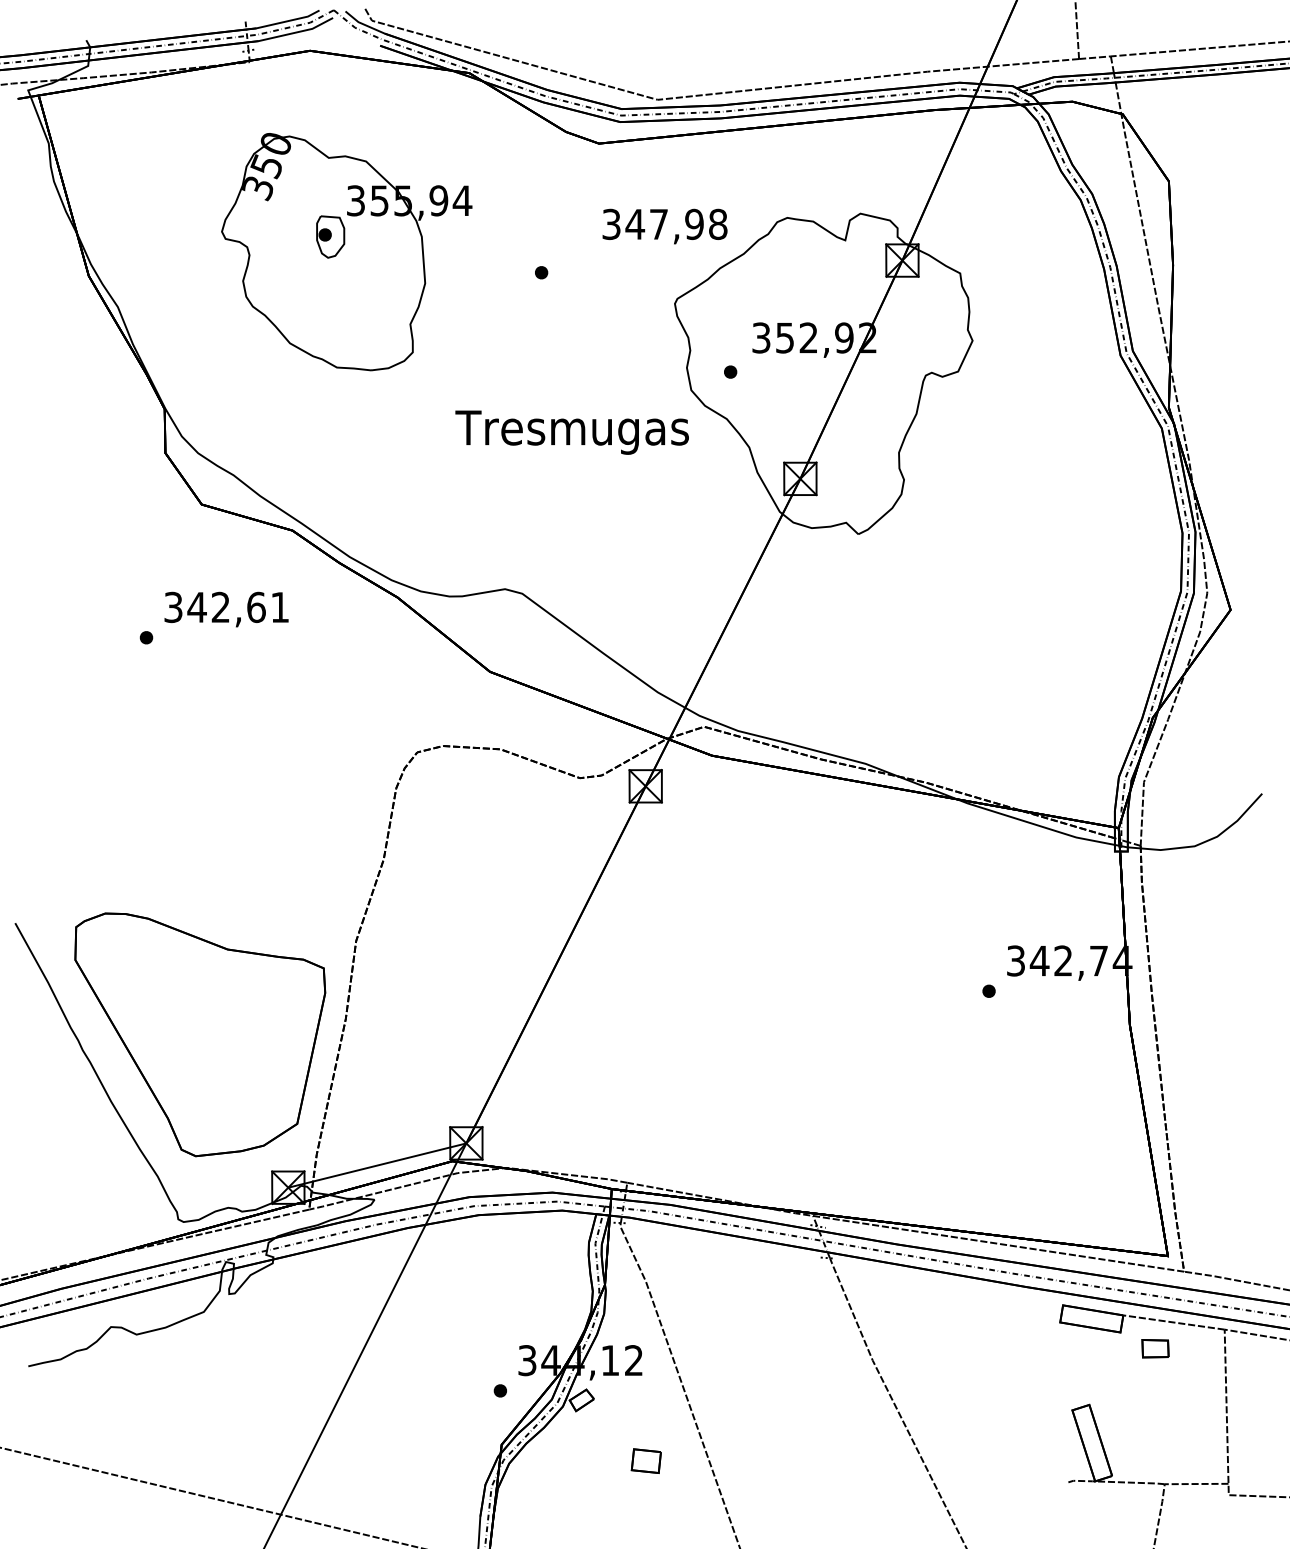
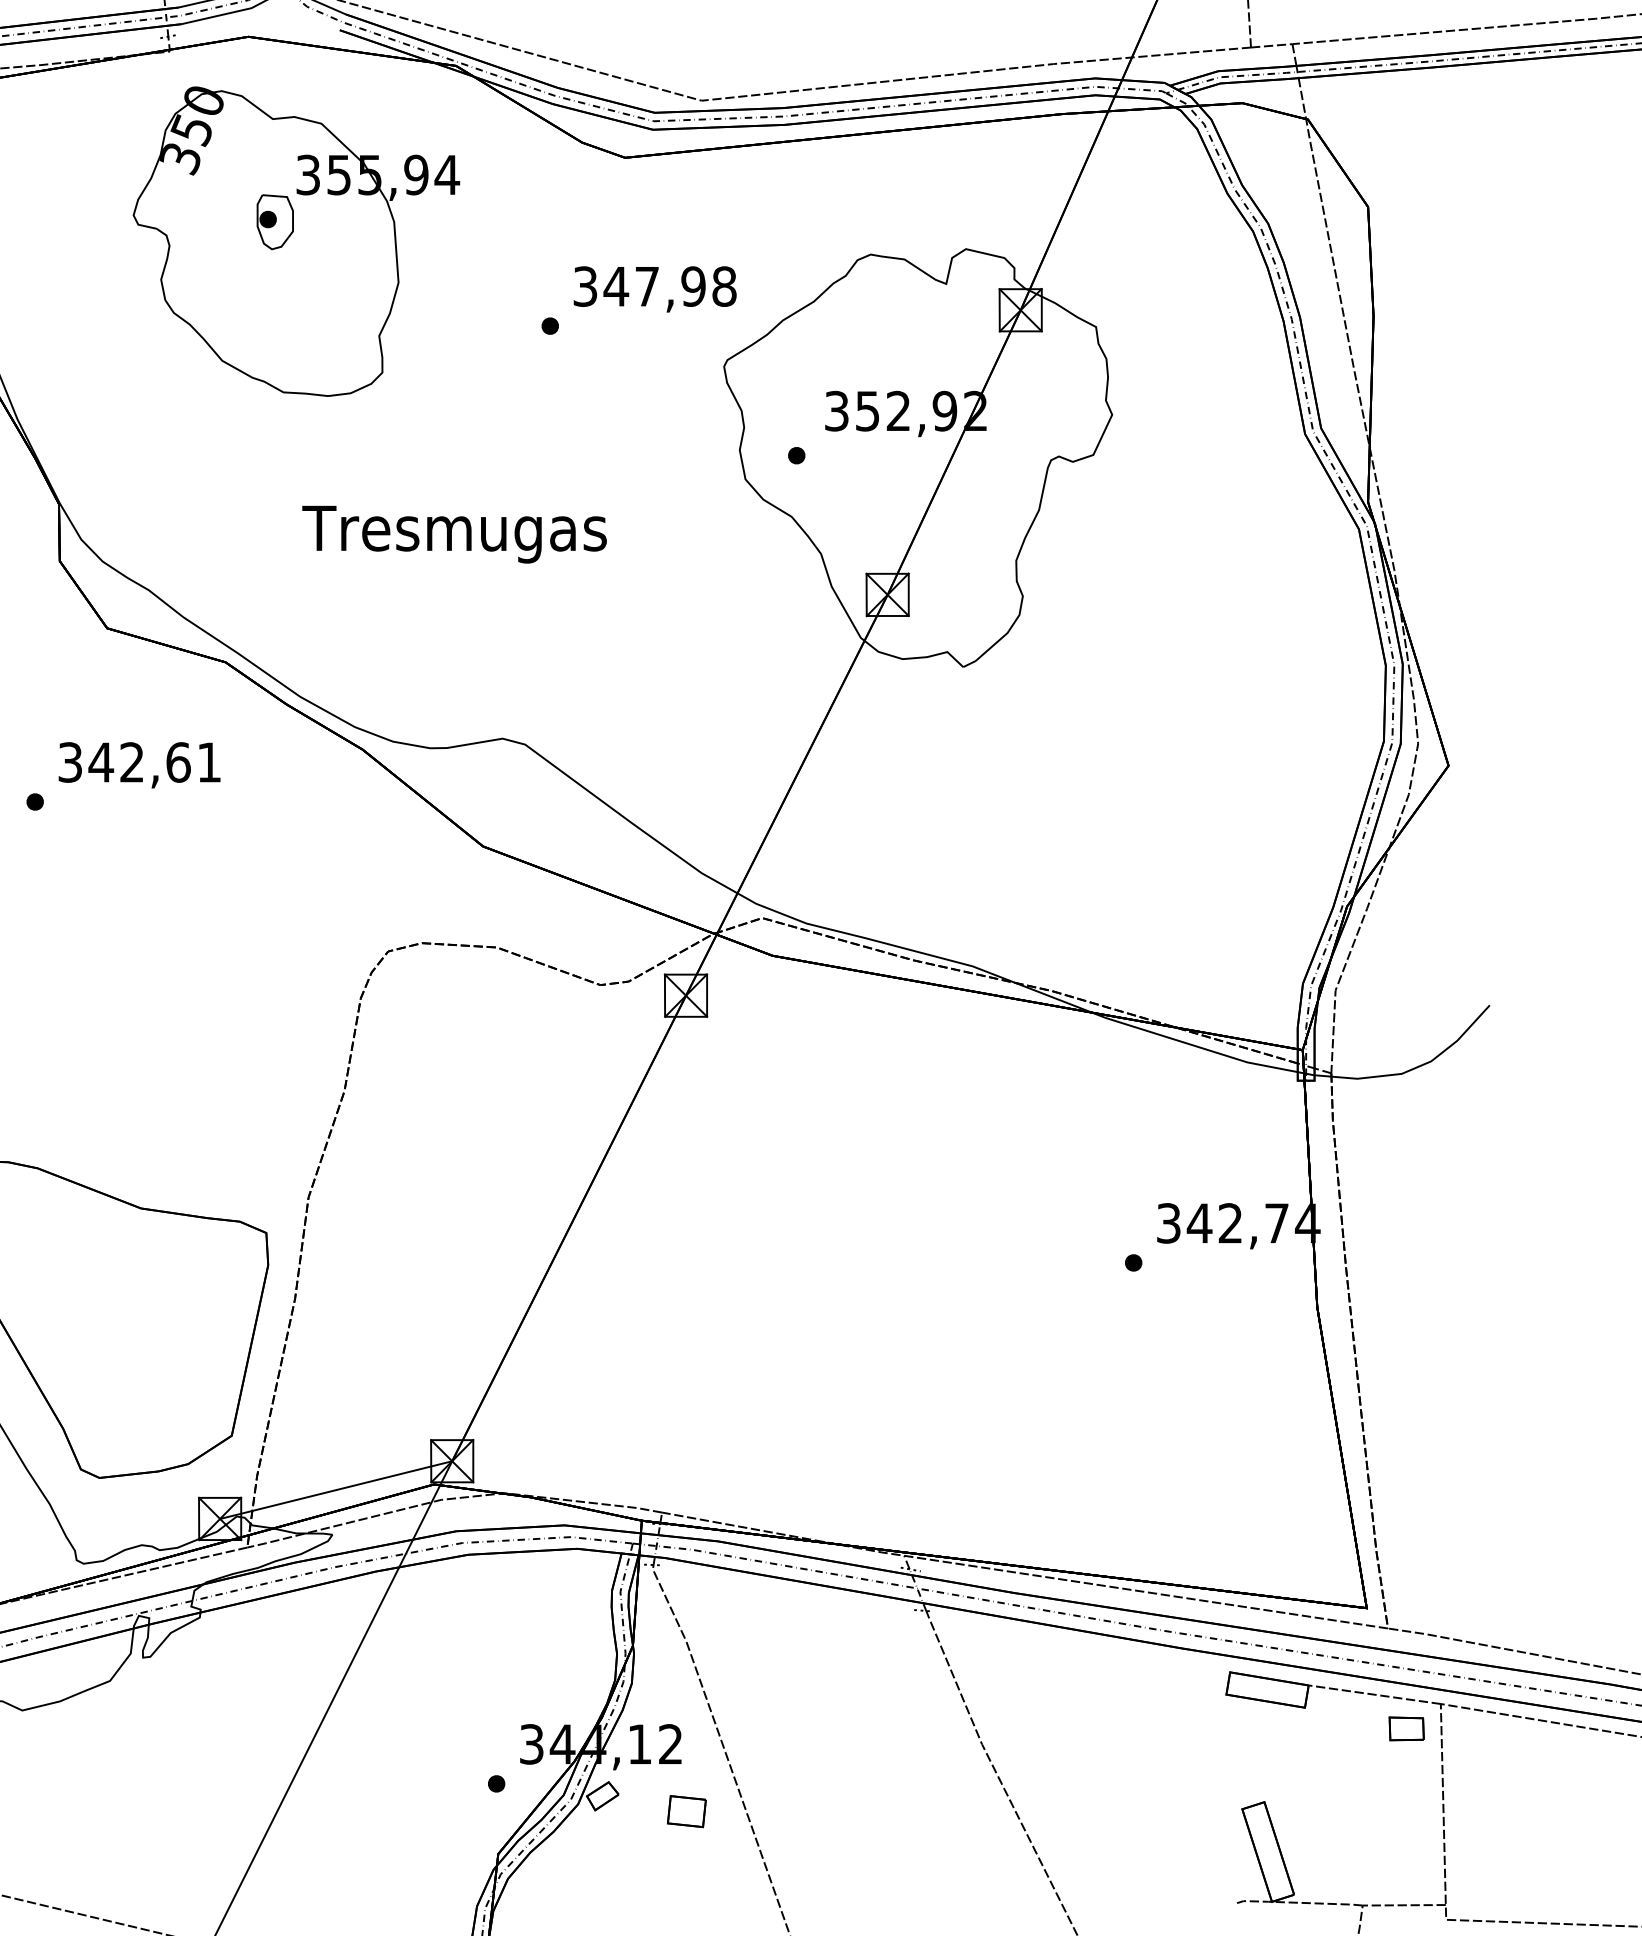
text: (664, 226) -> (654, 289), moved
part: (346, 252) -> (295, 242), moved
text: (571, 432) -> (453, 534), moved
part: (1155, 1348) -> (1406, 1728), moved
part: (645, 1460) -> (685, 1810), moved

